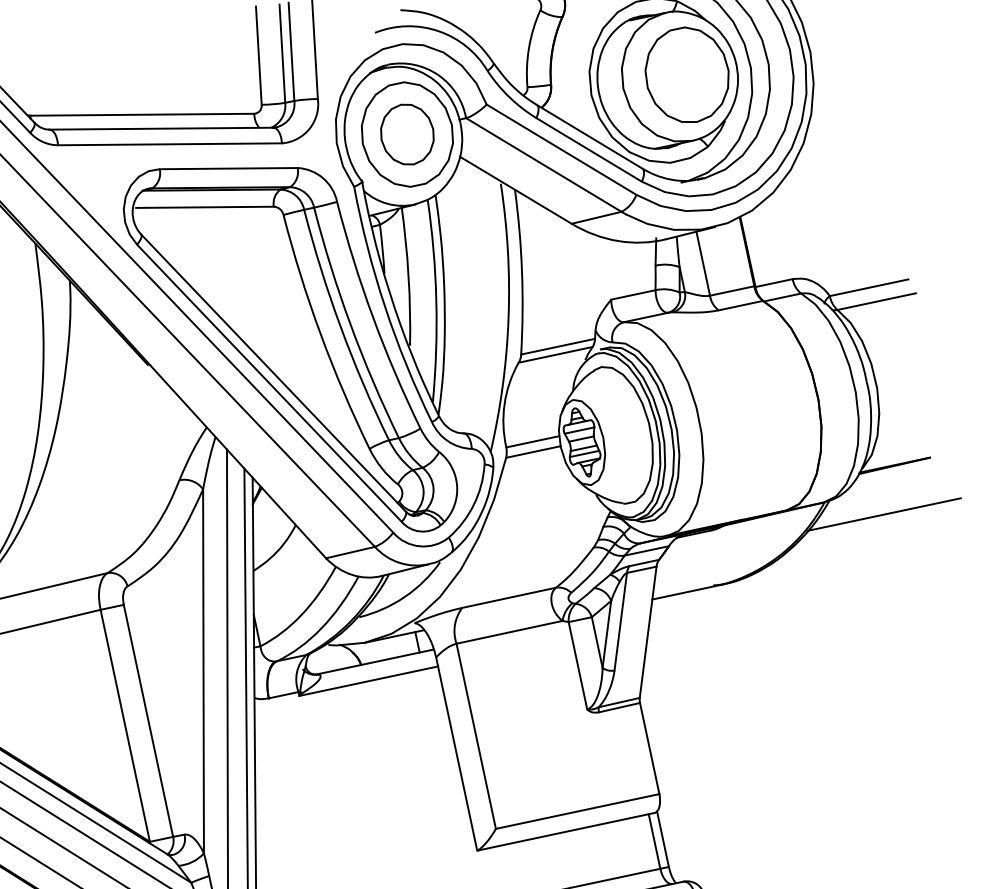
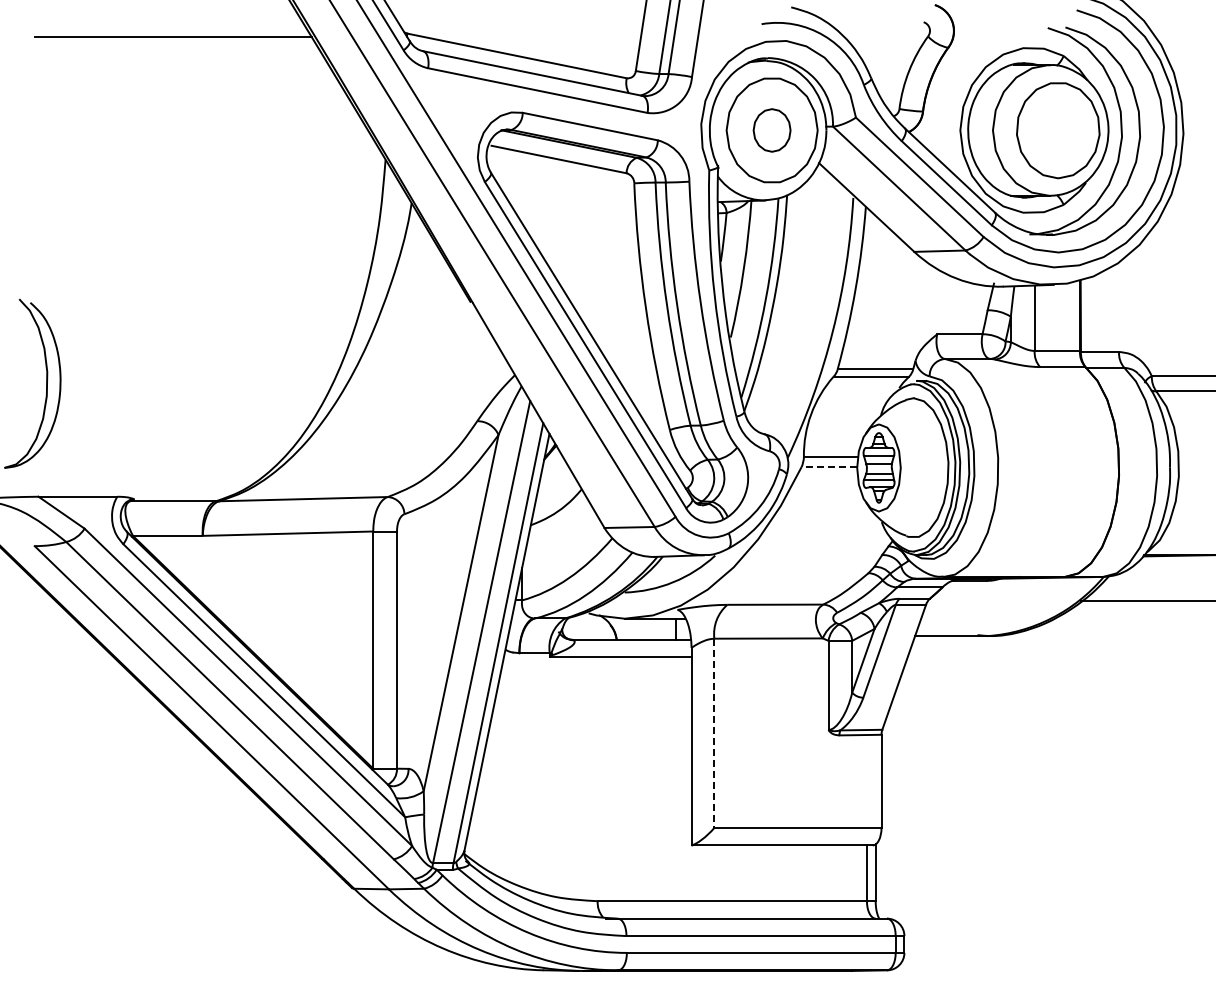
part: (406, 134) -> (771, 130), size x0.7
line: (533, 452) -> (829, 467), solid -> dashed
line: (476, 736) -> (714, 733), solid -> dashed

